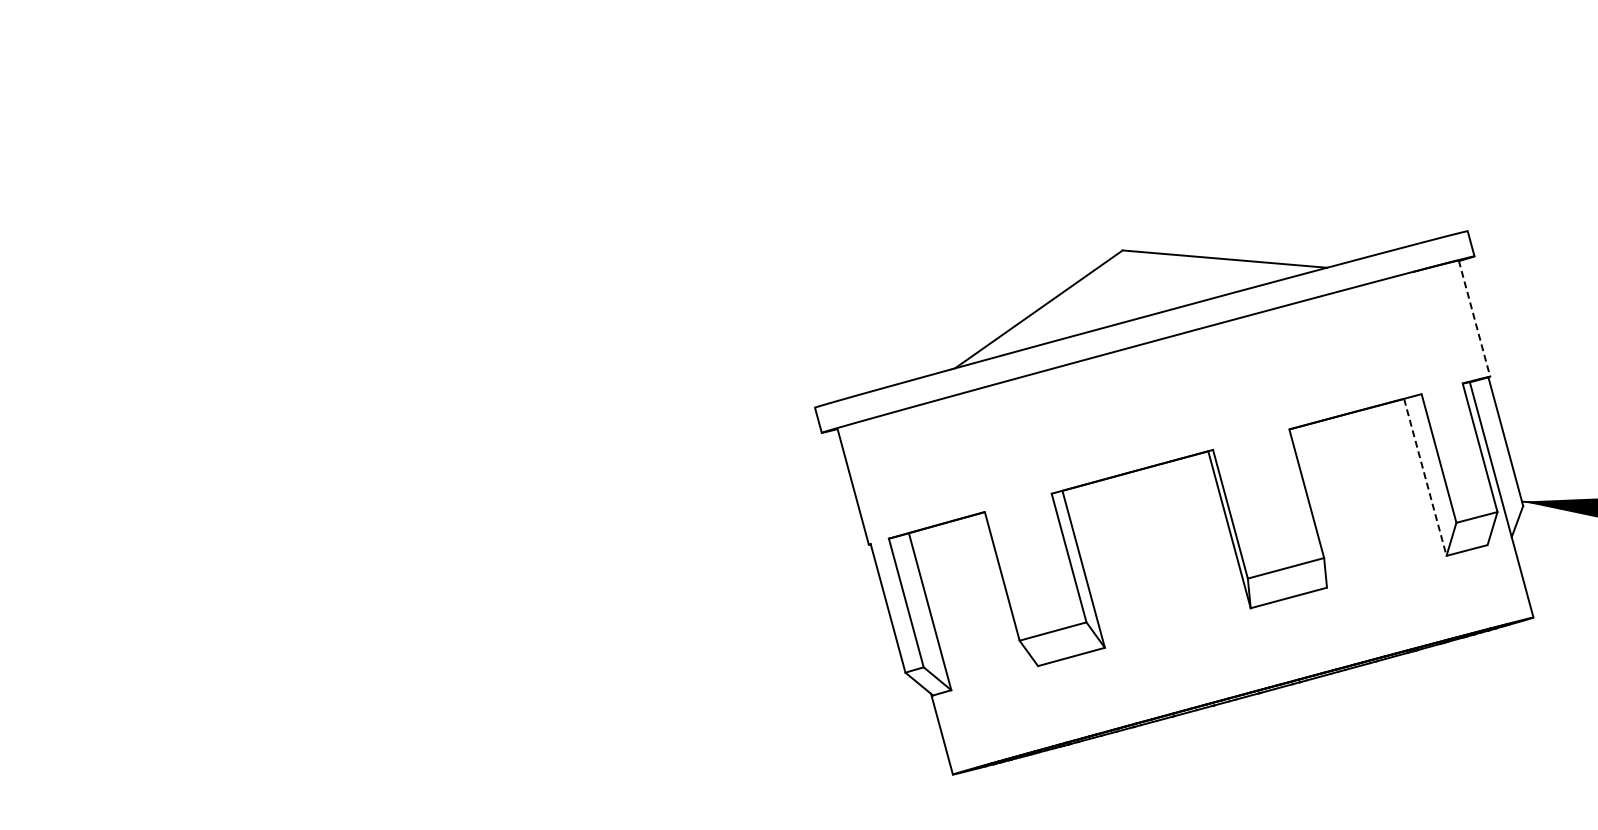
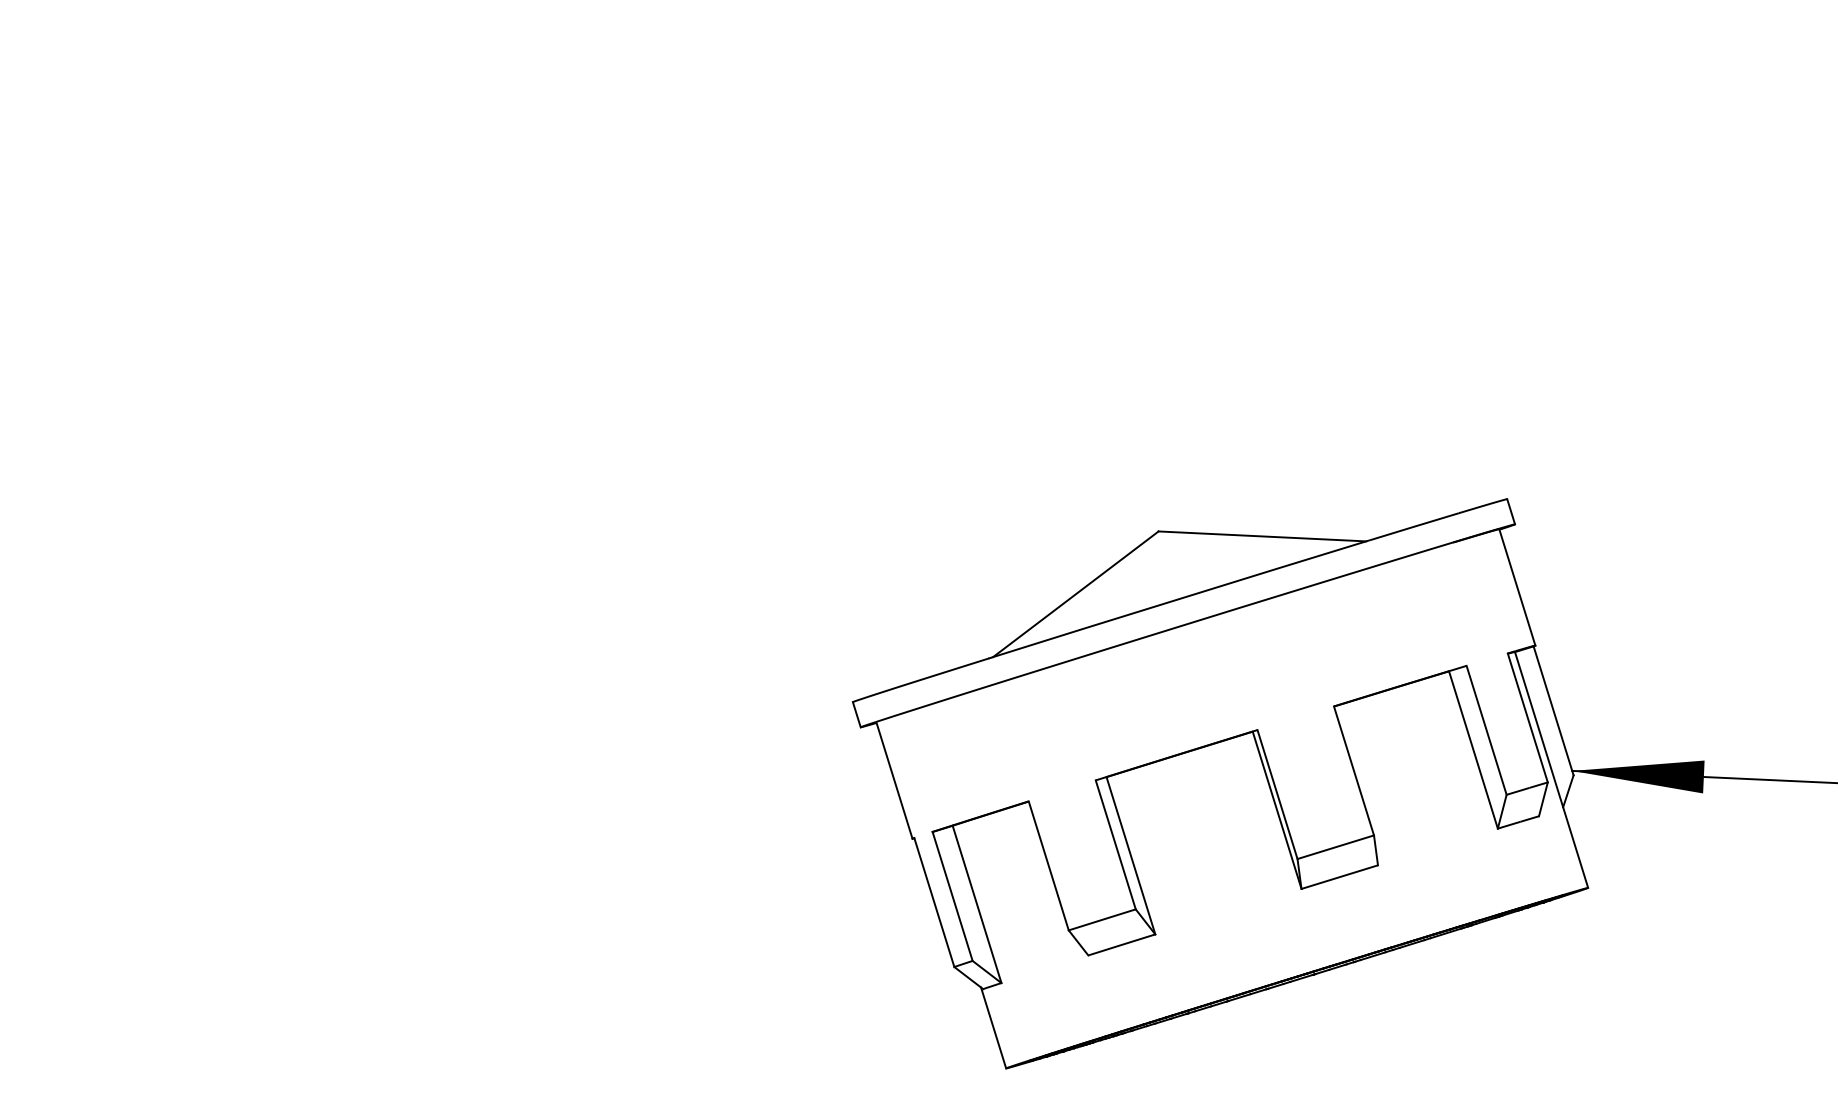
line: (1474, 318) -> (1517, 587), dashed -> solid
line: (1425, 477) -> (1473, 750), dashed -> solid

